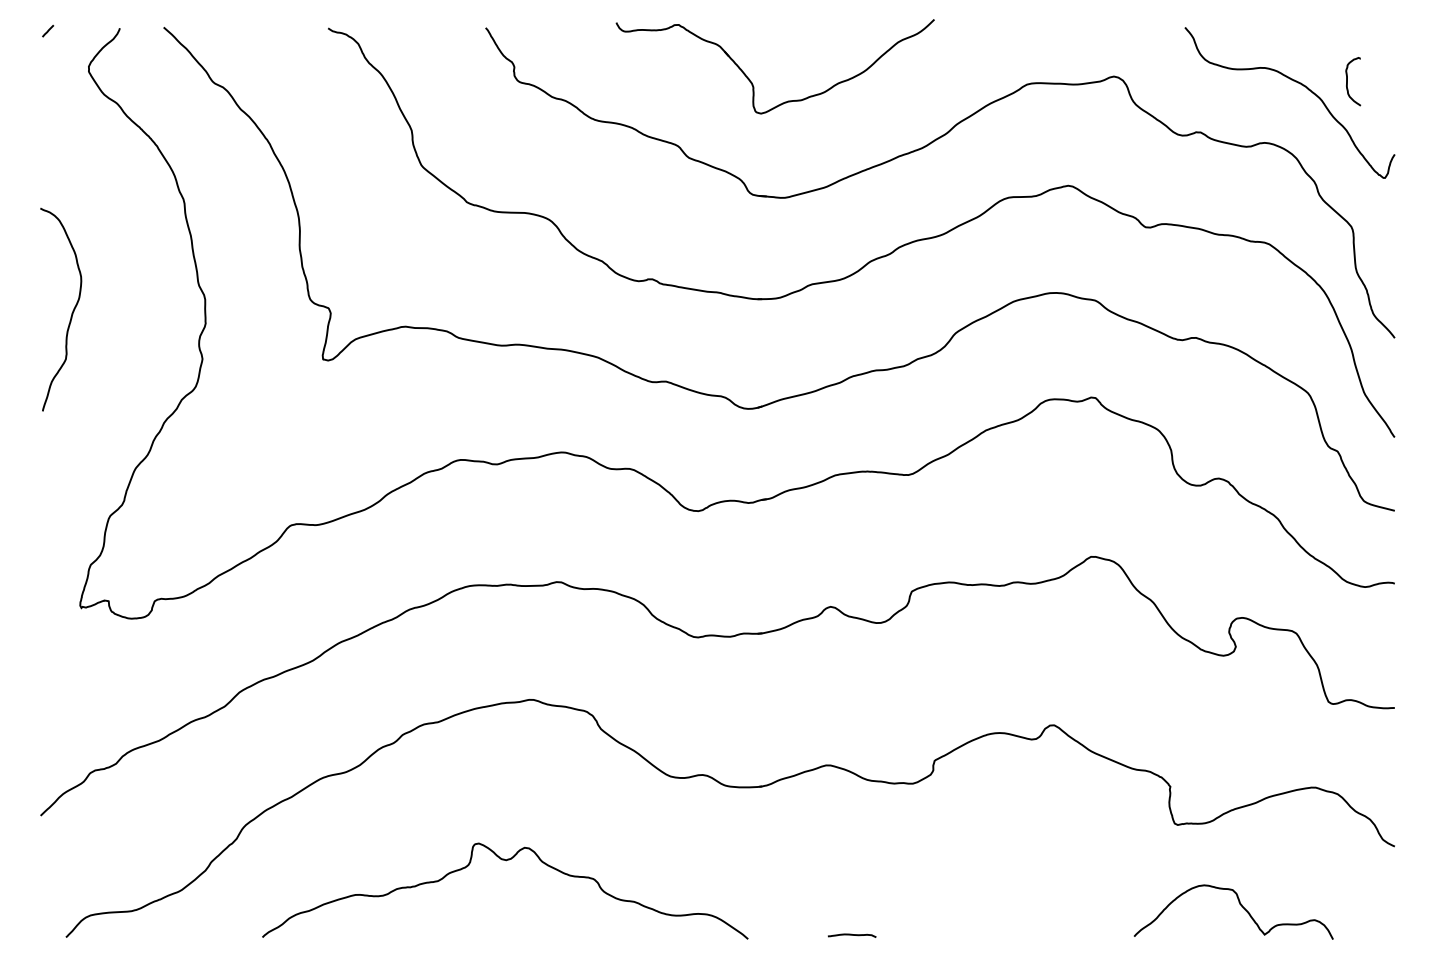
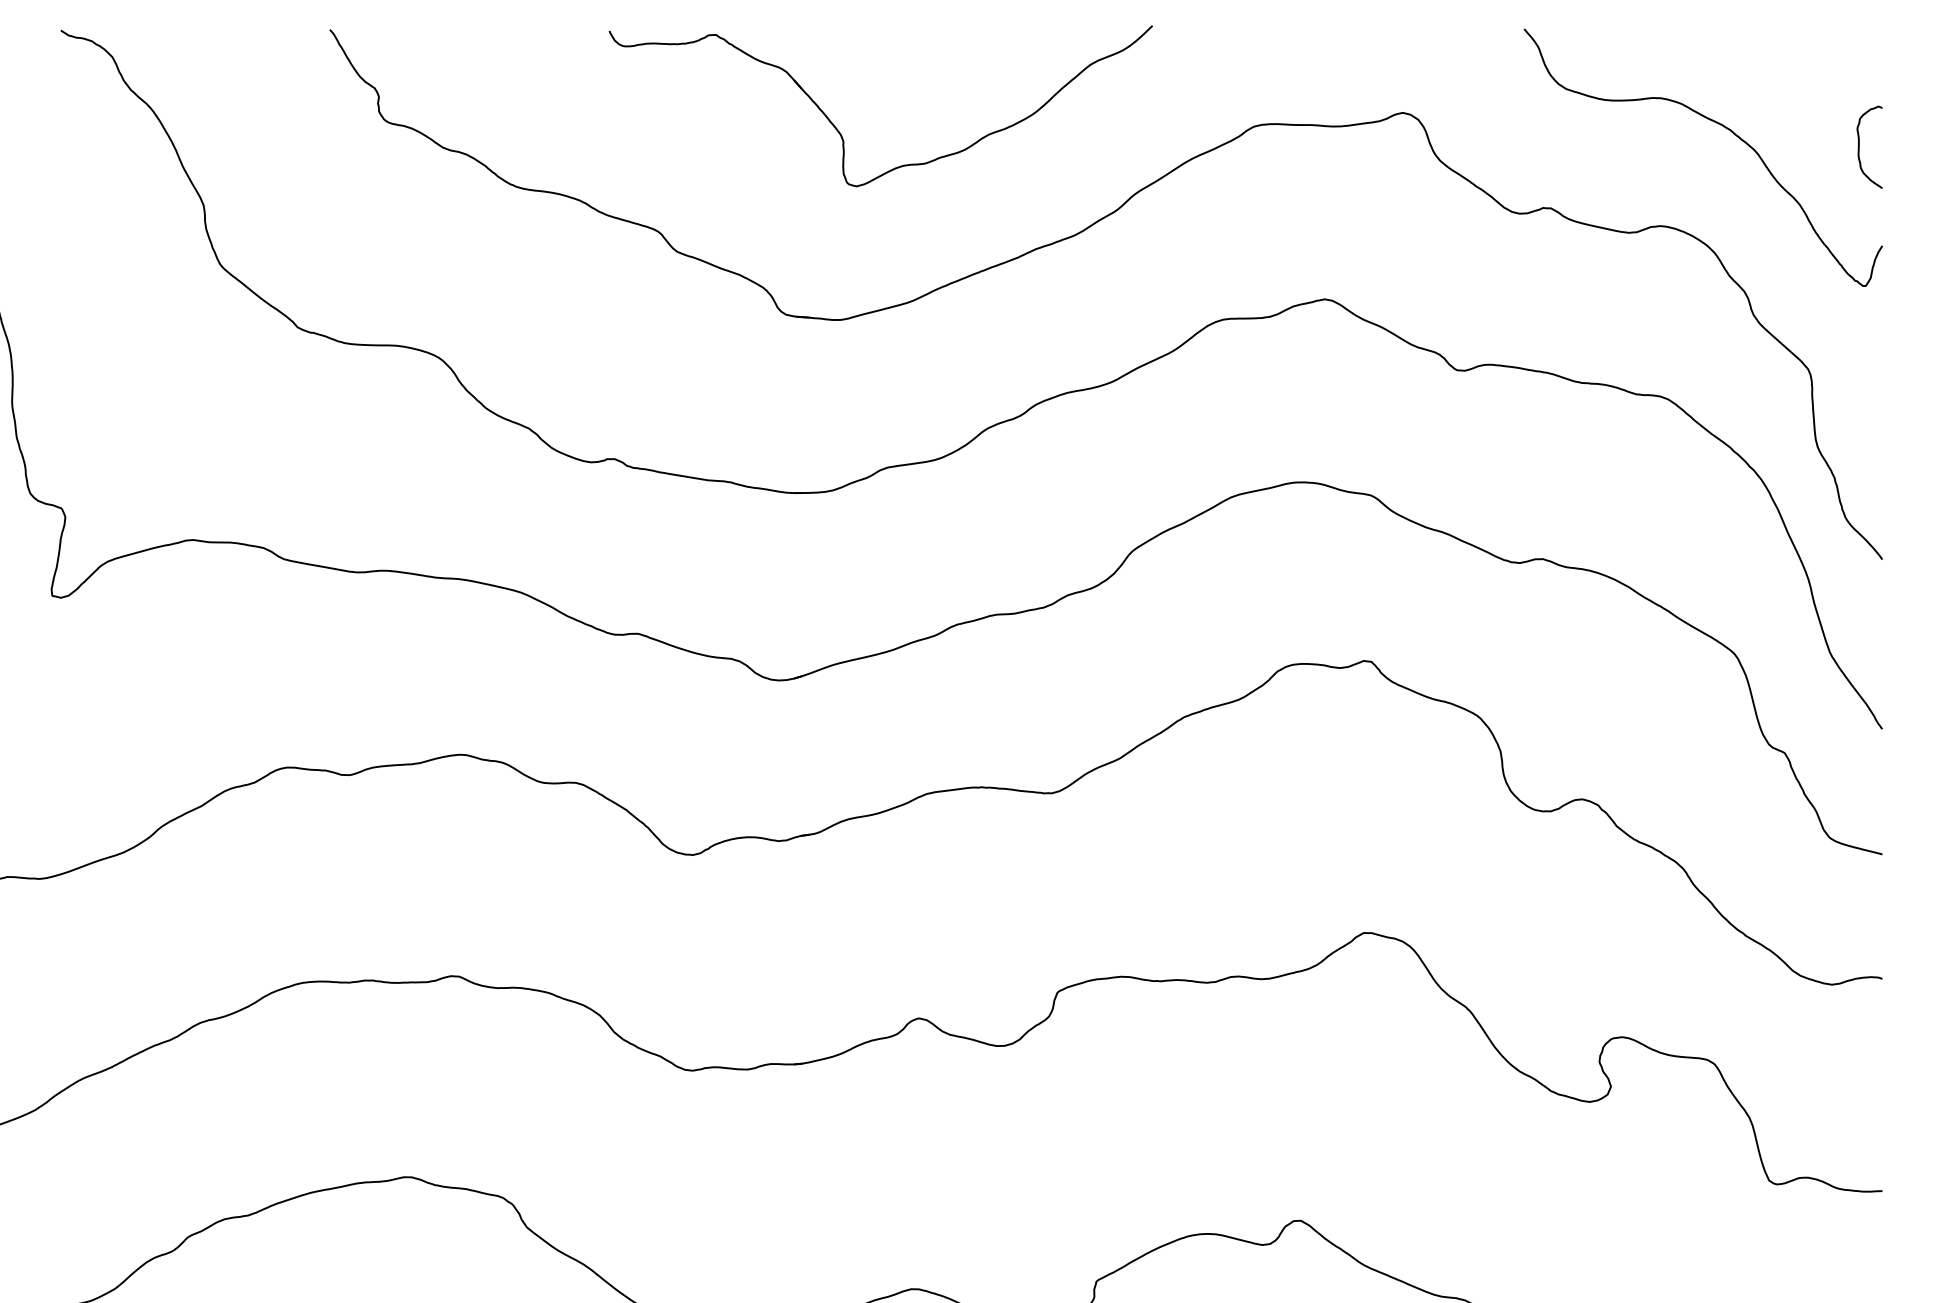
curve: (1347, 81) -> (1859, 146), moved
part: (752, 82) -> (841, 133), moved

